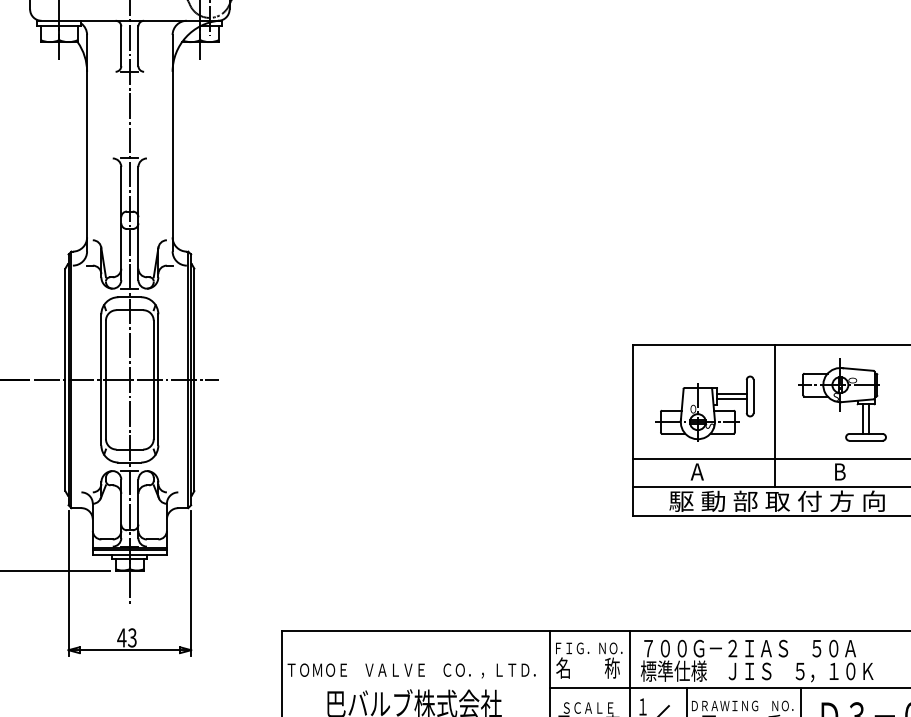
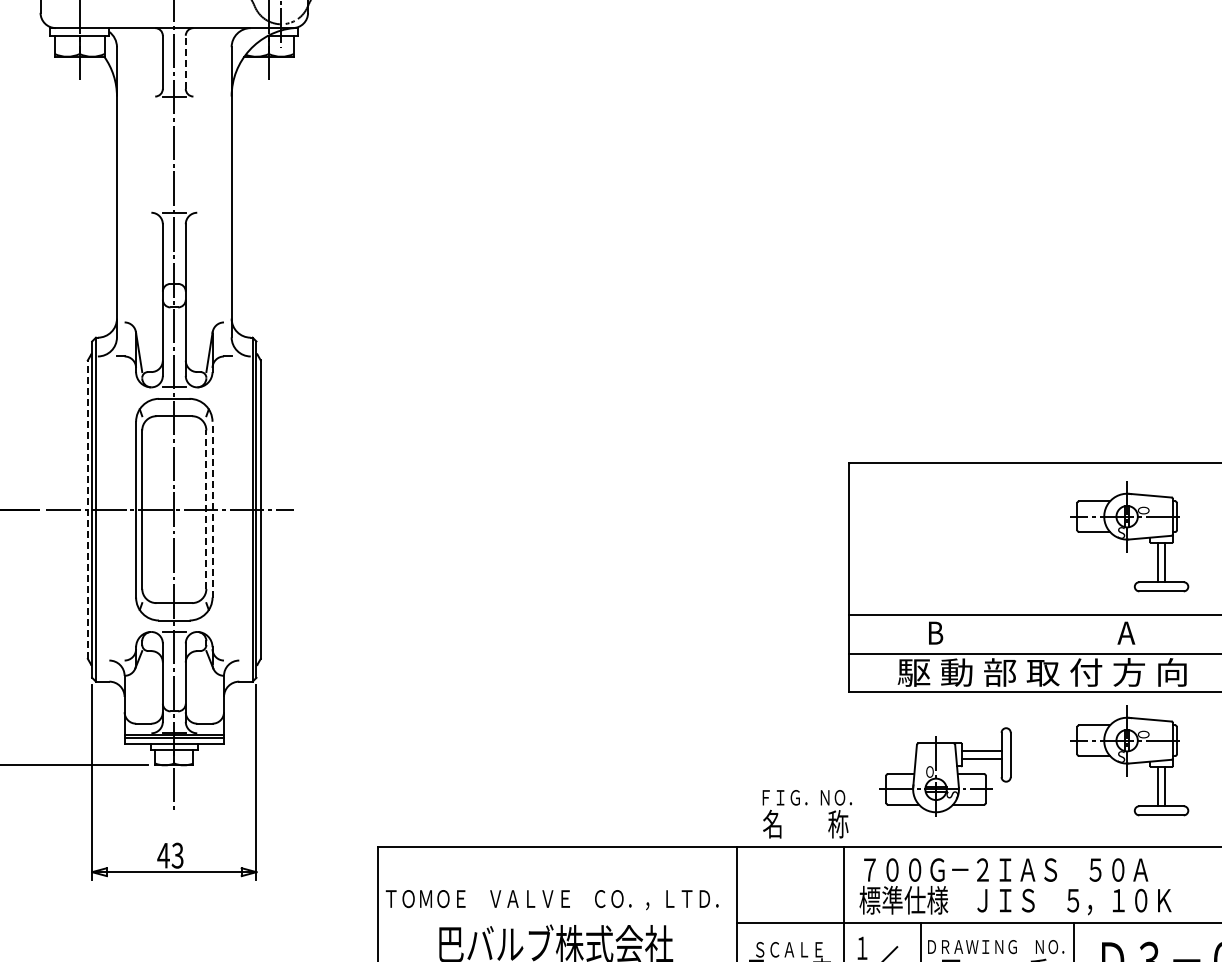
line: (138, 46) -> (185, 62), solid -> dashed
line: (65, 379) -> (87, 509), solid -> dashed
line: (153, 379) -> (206, 509), solid -> dashed
line: (158, 379) -> (212, 509), solid -> dashed
part: (704, 408) -> (945, 771), moved
line: (775, 415) -> (1039, 557), removed
text: (697, 471) -> (935, 632), A -> B
text: (839, 471) -> (1126, 632), B -> A
part: (842, 566) -> (1129, 760), added
text: (588, 660) -> (806, 814), moved

